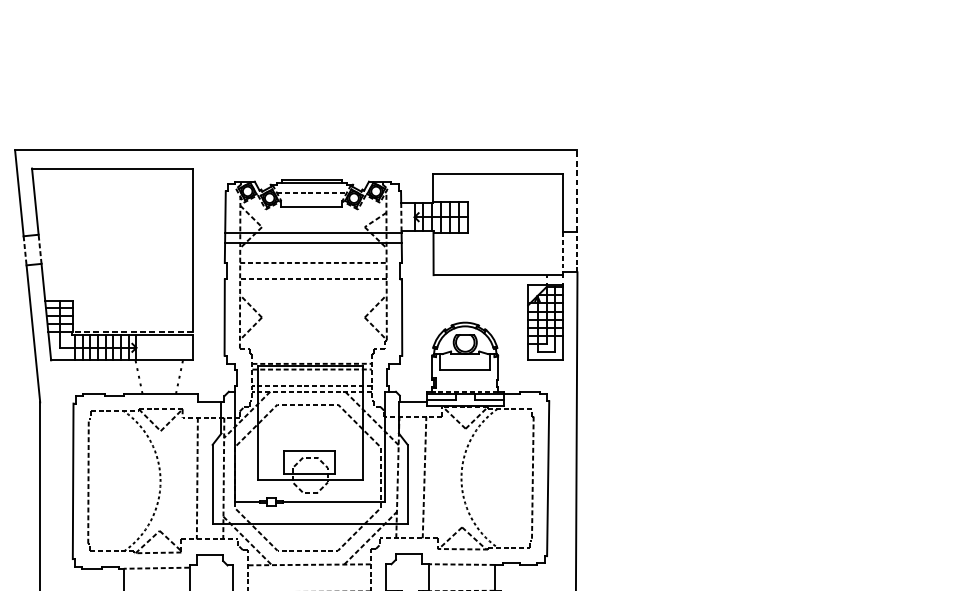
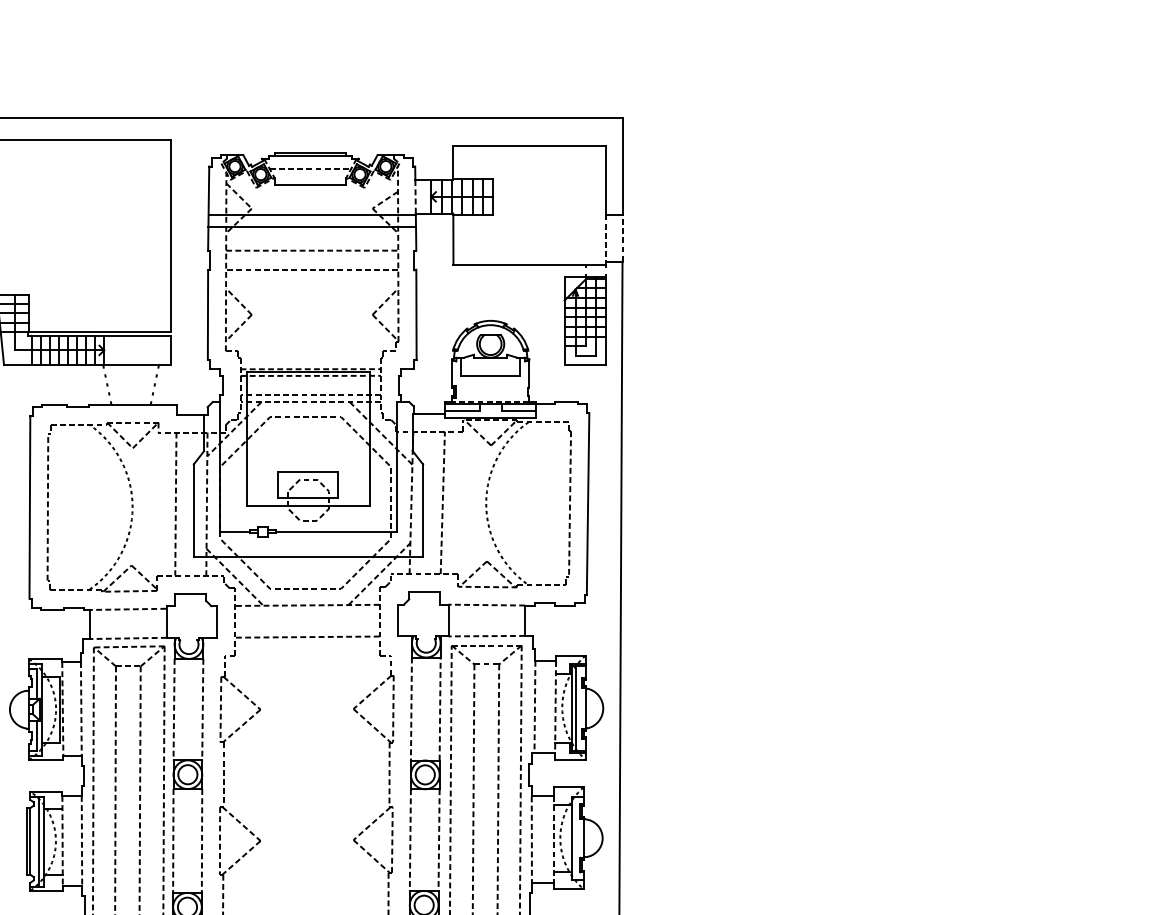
line: (577, 191) -> (622, 166), dashed -> solid
line: (131, 331) -> (98, 331), dashed -> solid

